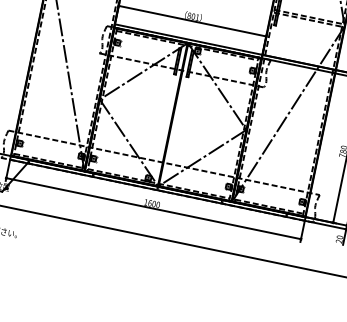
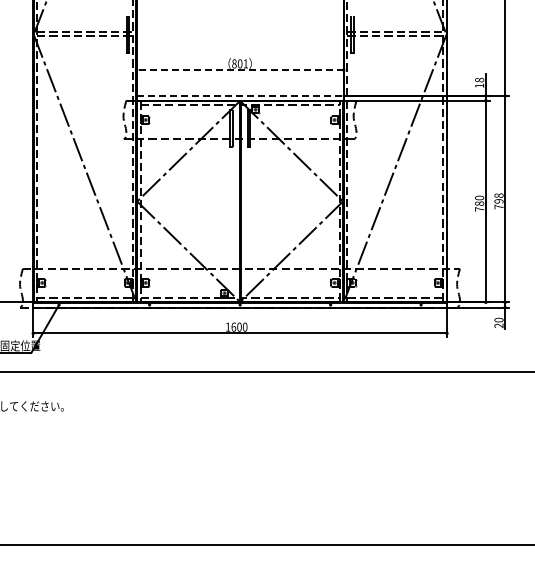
line: (192, 21) -> (240, 70), solid -> dashed
line: (189, 39) -> (240, 95), solid -> dashed

